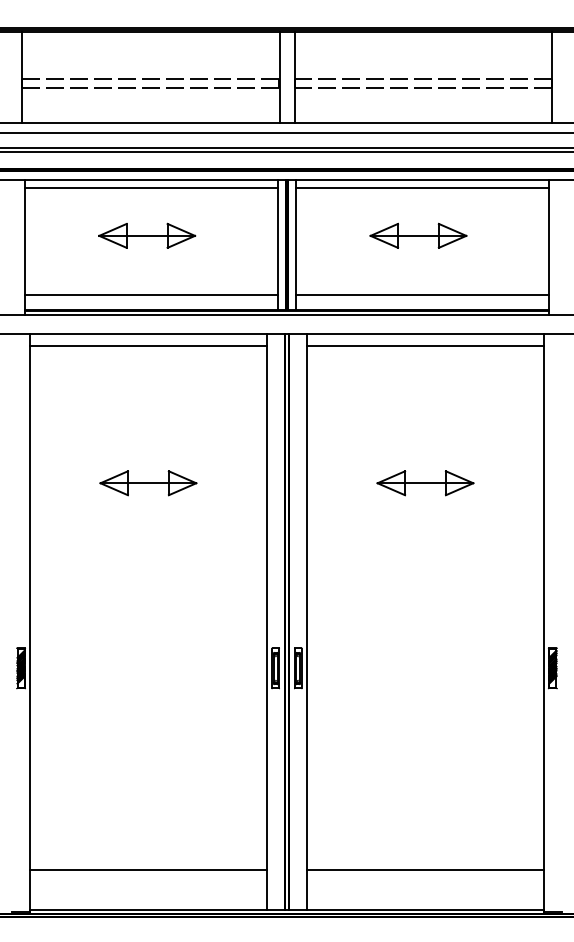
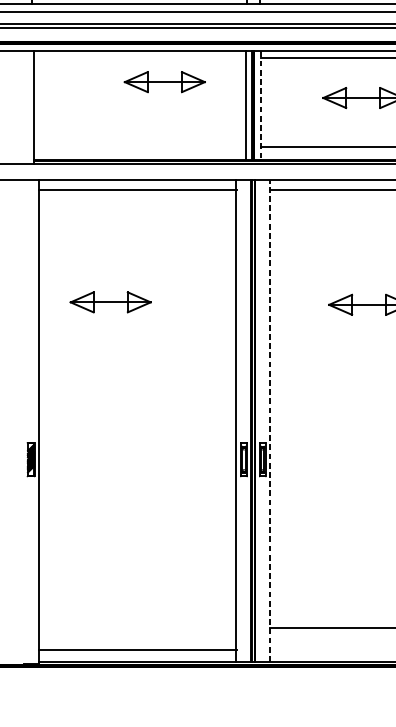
line: (151, 188) -> (140, 58), removed
part: (147, 235) -> (165, 81), moved
line: (295, 245) -> (260, 106), solid -> dashed
line: (151, 294) -> (140, 147), removed
part: (148, 483) -> (110, 302), moved
line: (307, 621) -> (270, 420), solid -> dashed
line: (148, 869) -> (137, 649), moved

